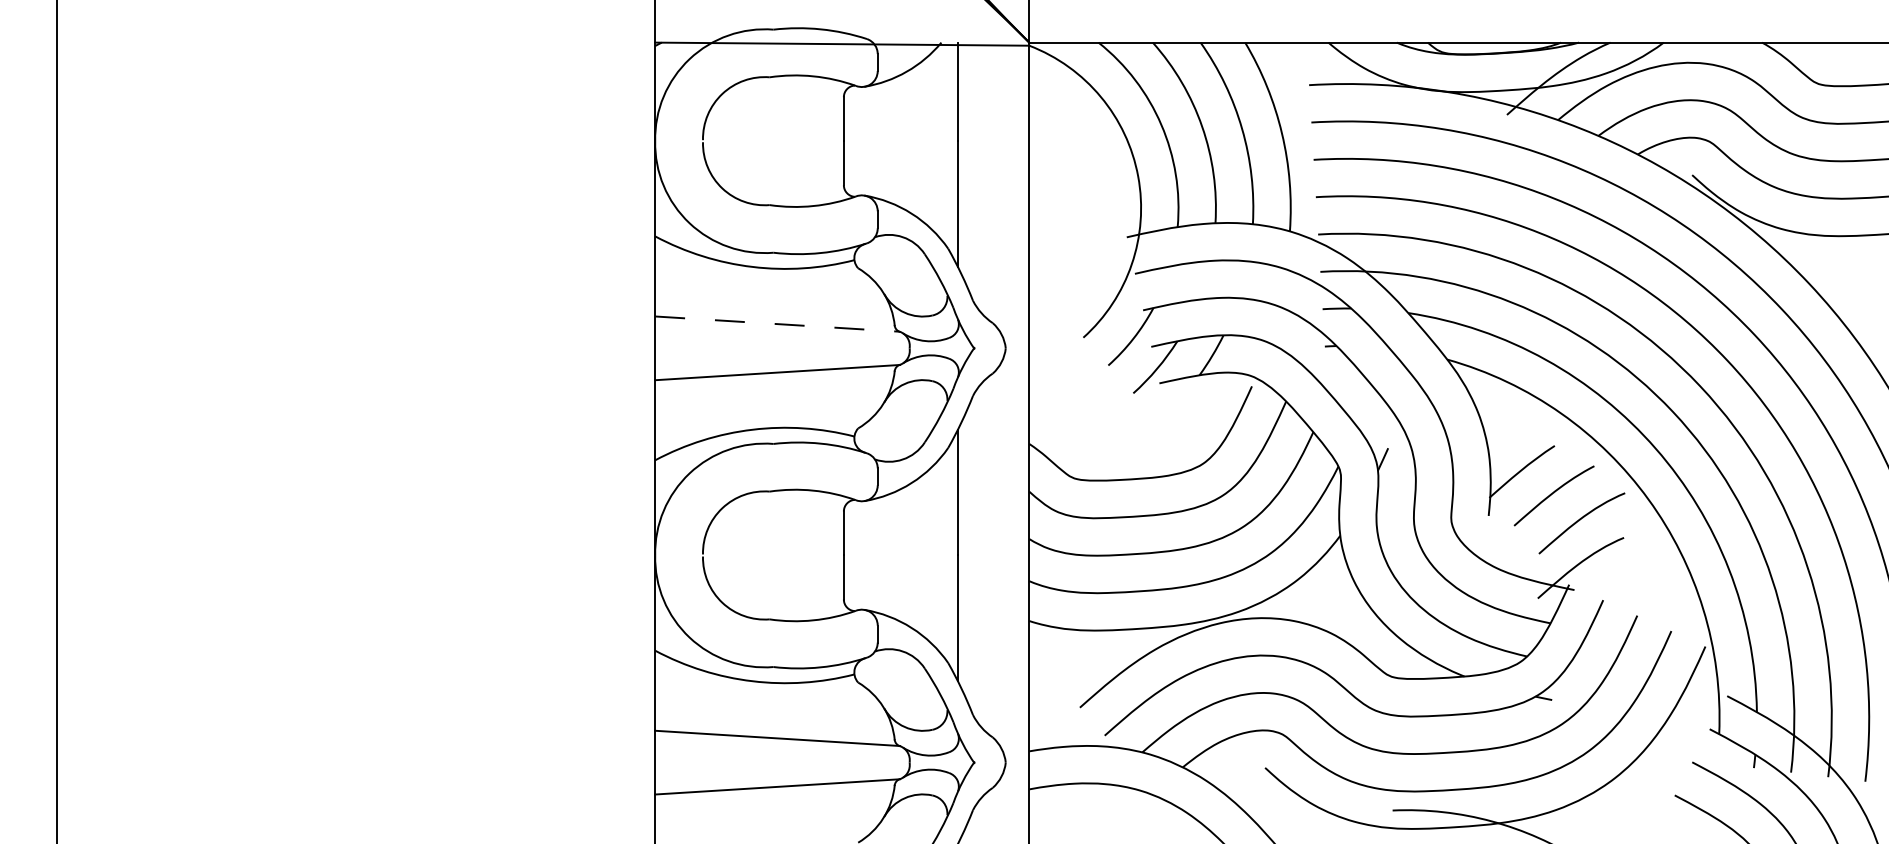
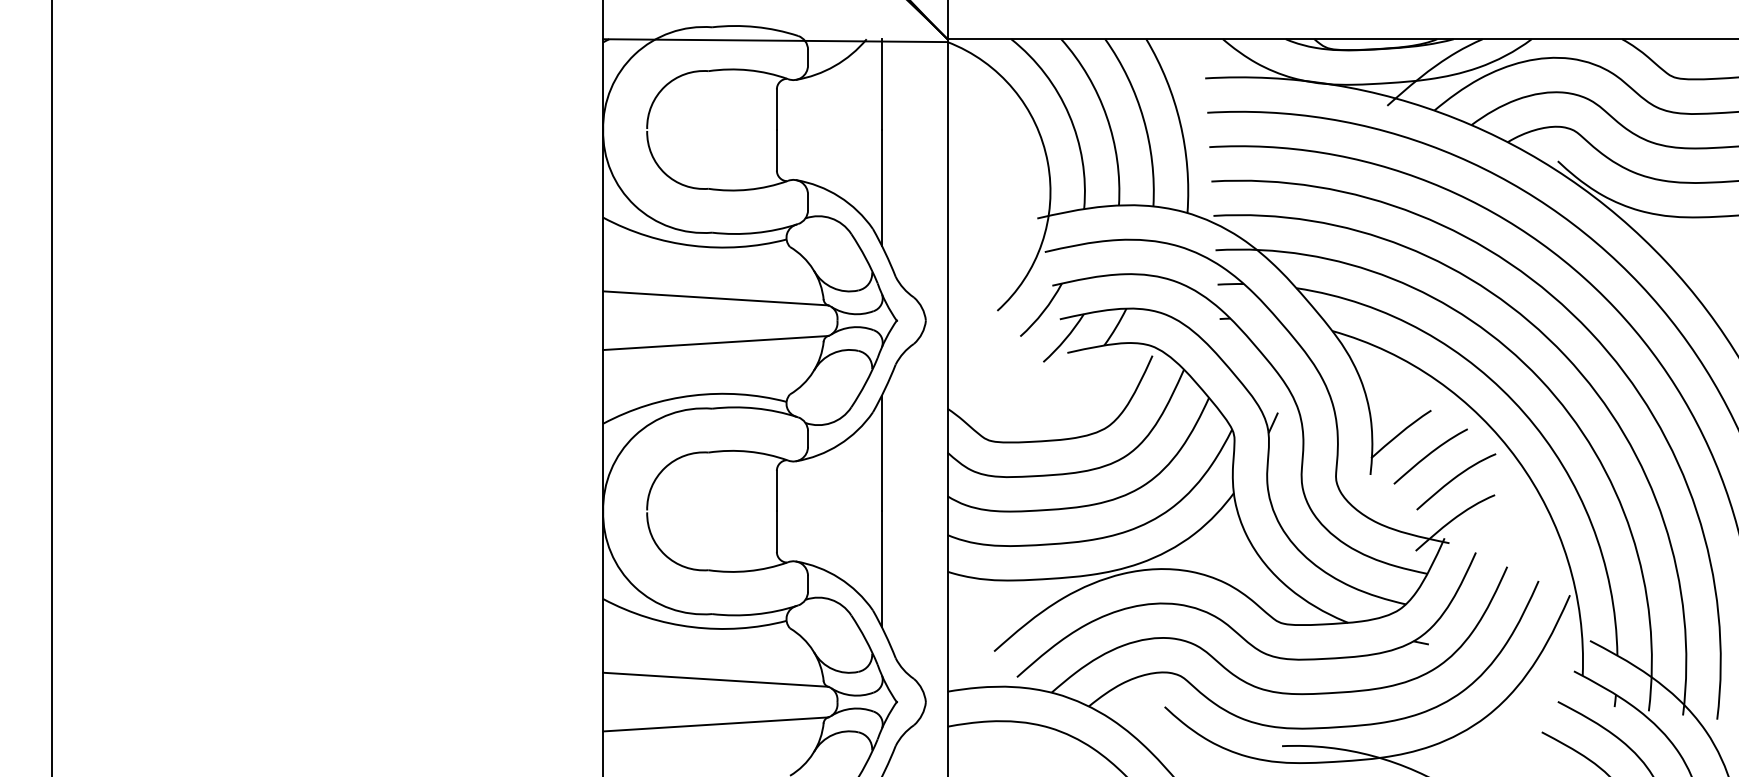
line: (777, 324) -> (715, 298), dashed -> solid

